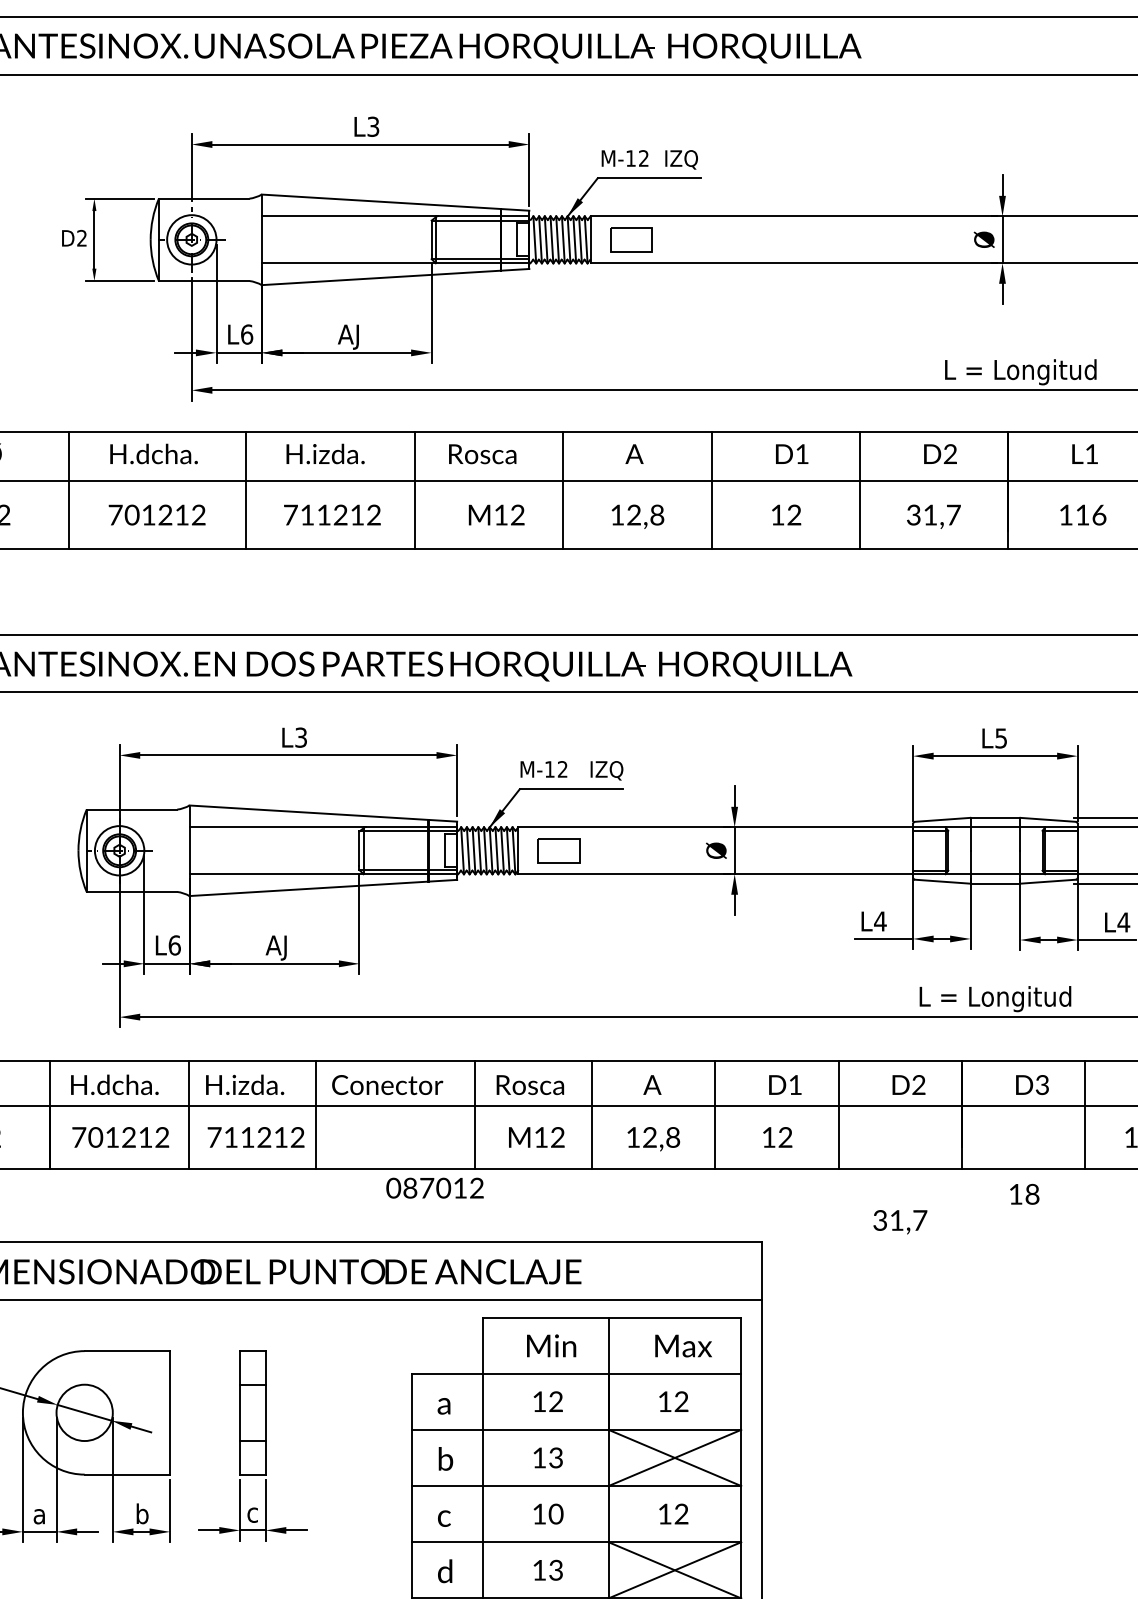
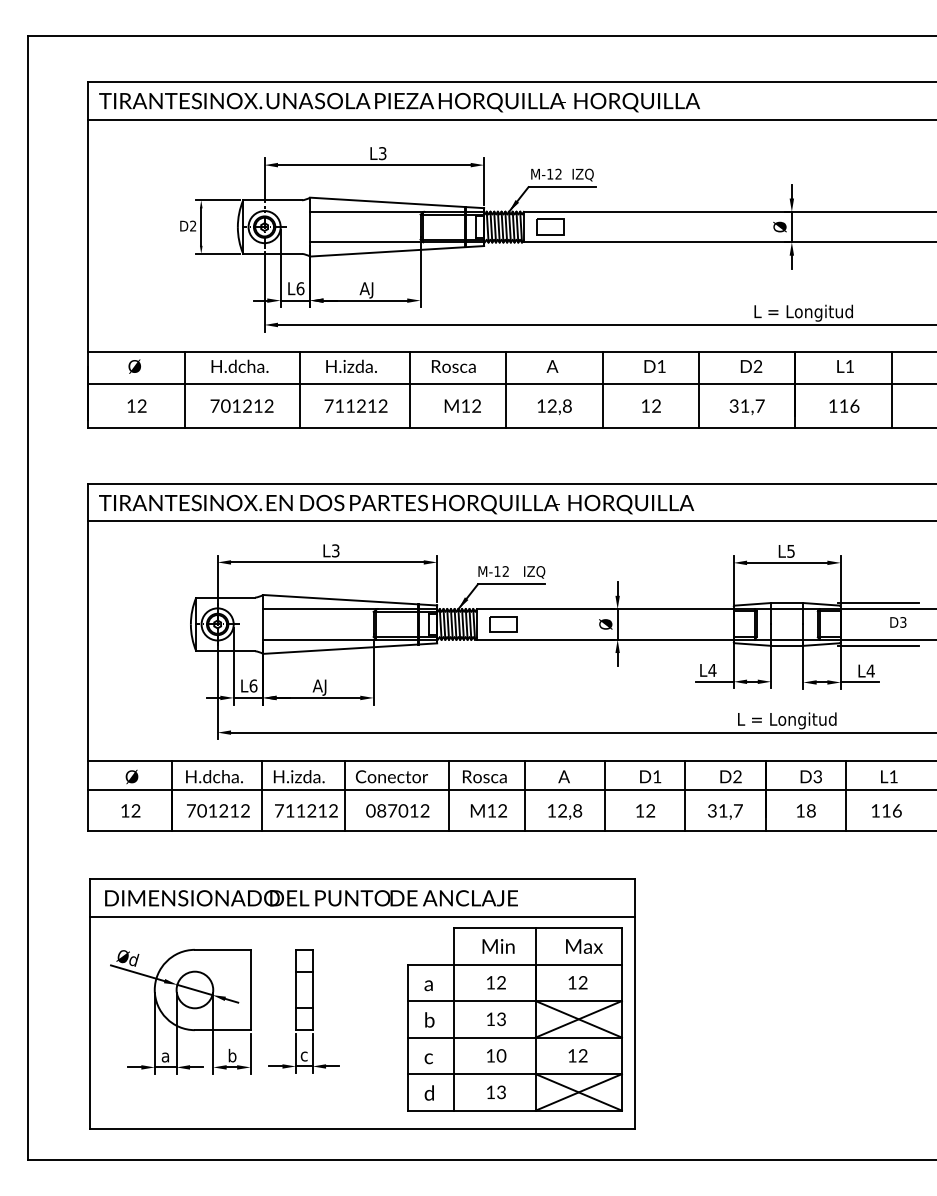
text: (434, 1187) -> (397, 810), moved
text: (1025, 1193) -> (806, 810), moved
text: (900, 1221) -> (725, 811), moved

